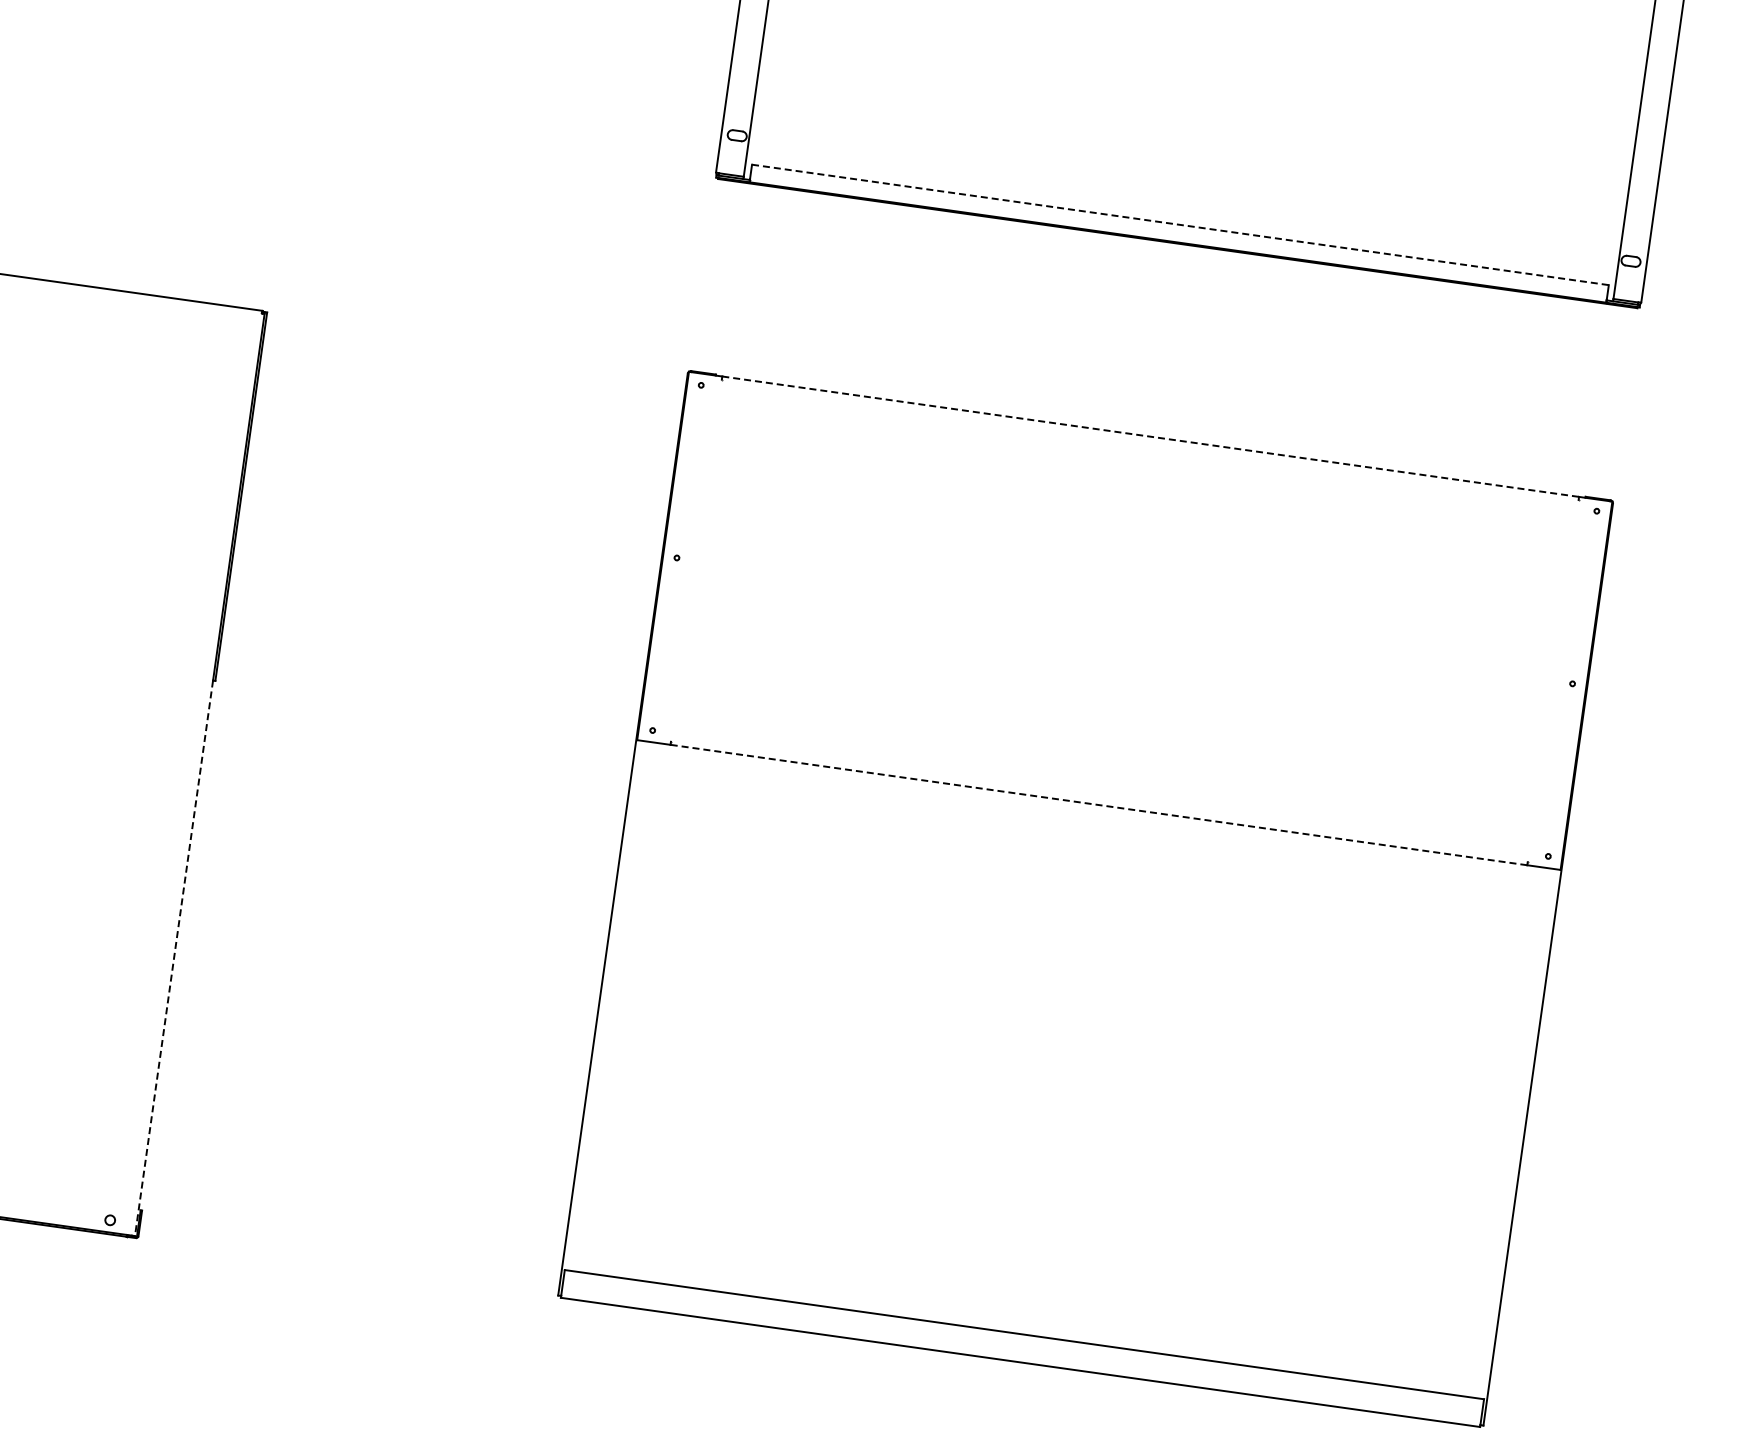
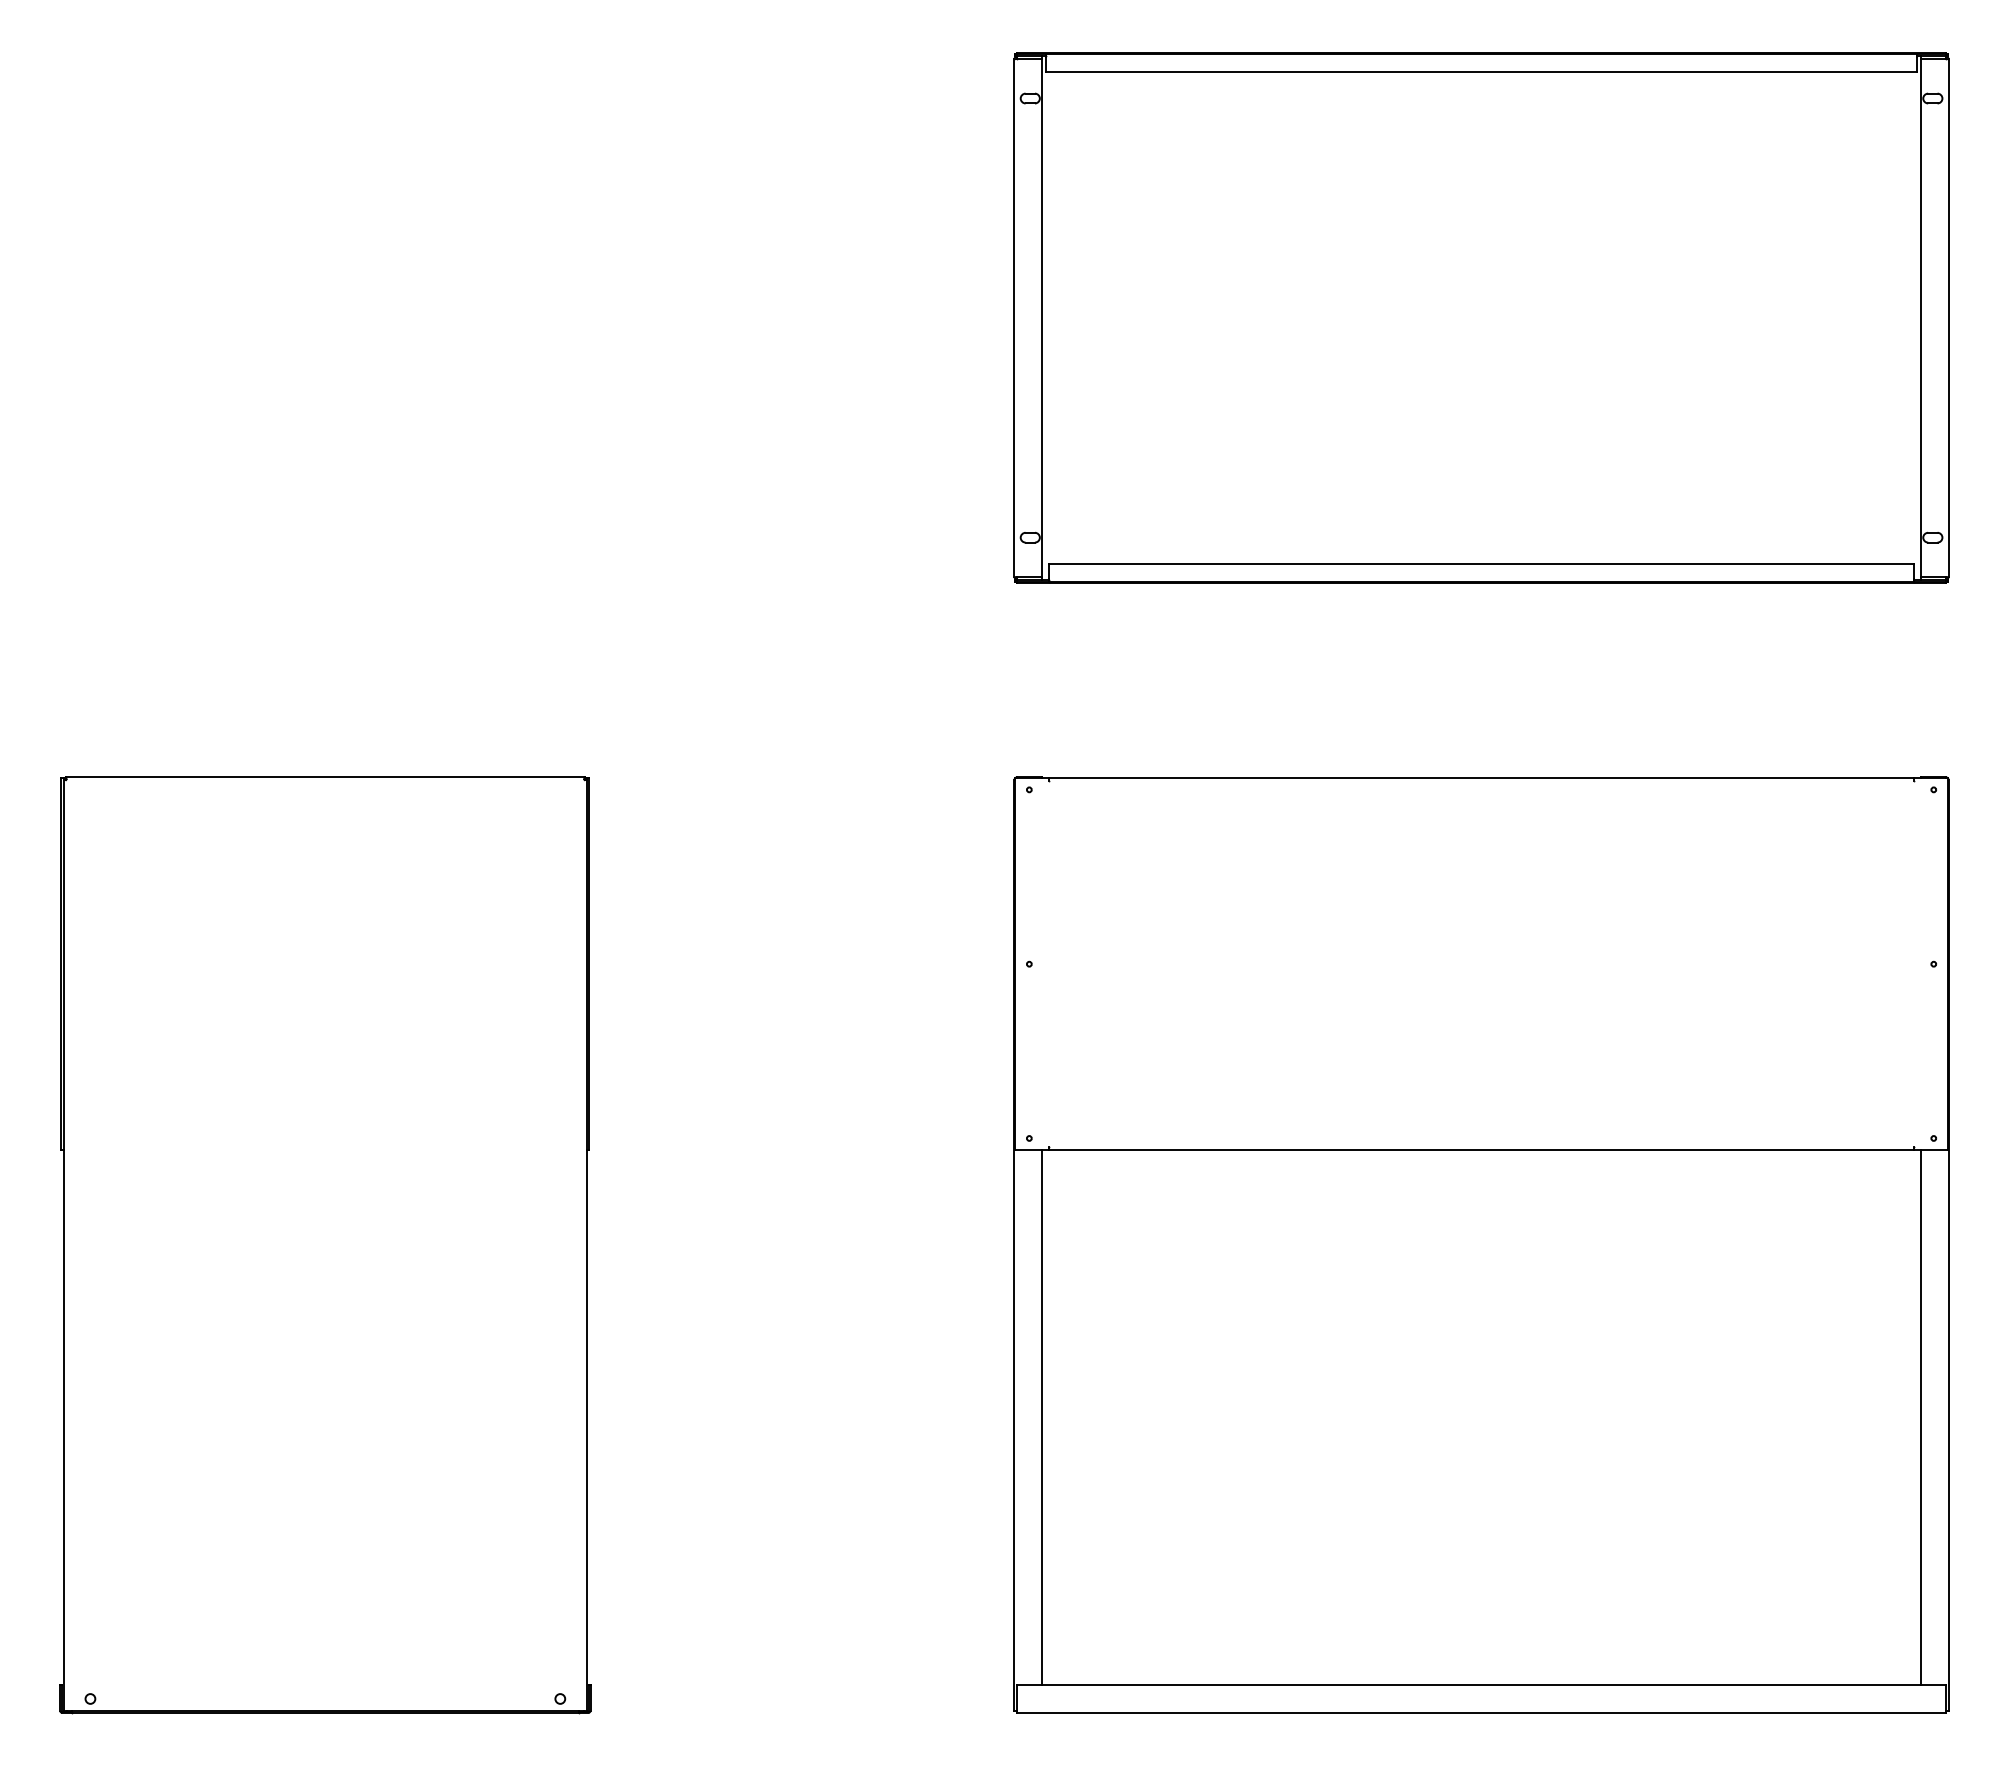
line: (1180, 225) -> (1481, 564), dashed -> solid
line: (1150, 437) -> (1481, 778), dashed -> solid
line: (1098, 805) -> (1481, 1150), dashed -> solid
line: (174, 959) -> (587, 1431), dashed -> solid
line: (626, 1008) -> (1042, 1417), added
line: (1496, 1130) -> (1920, 1417), added

